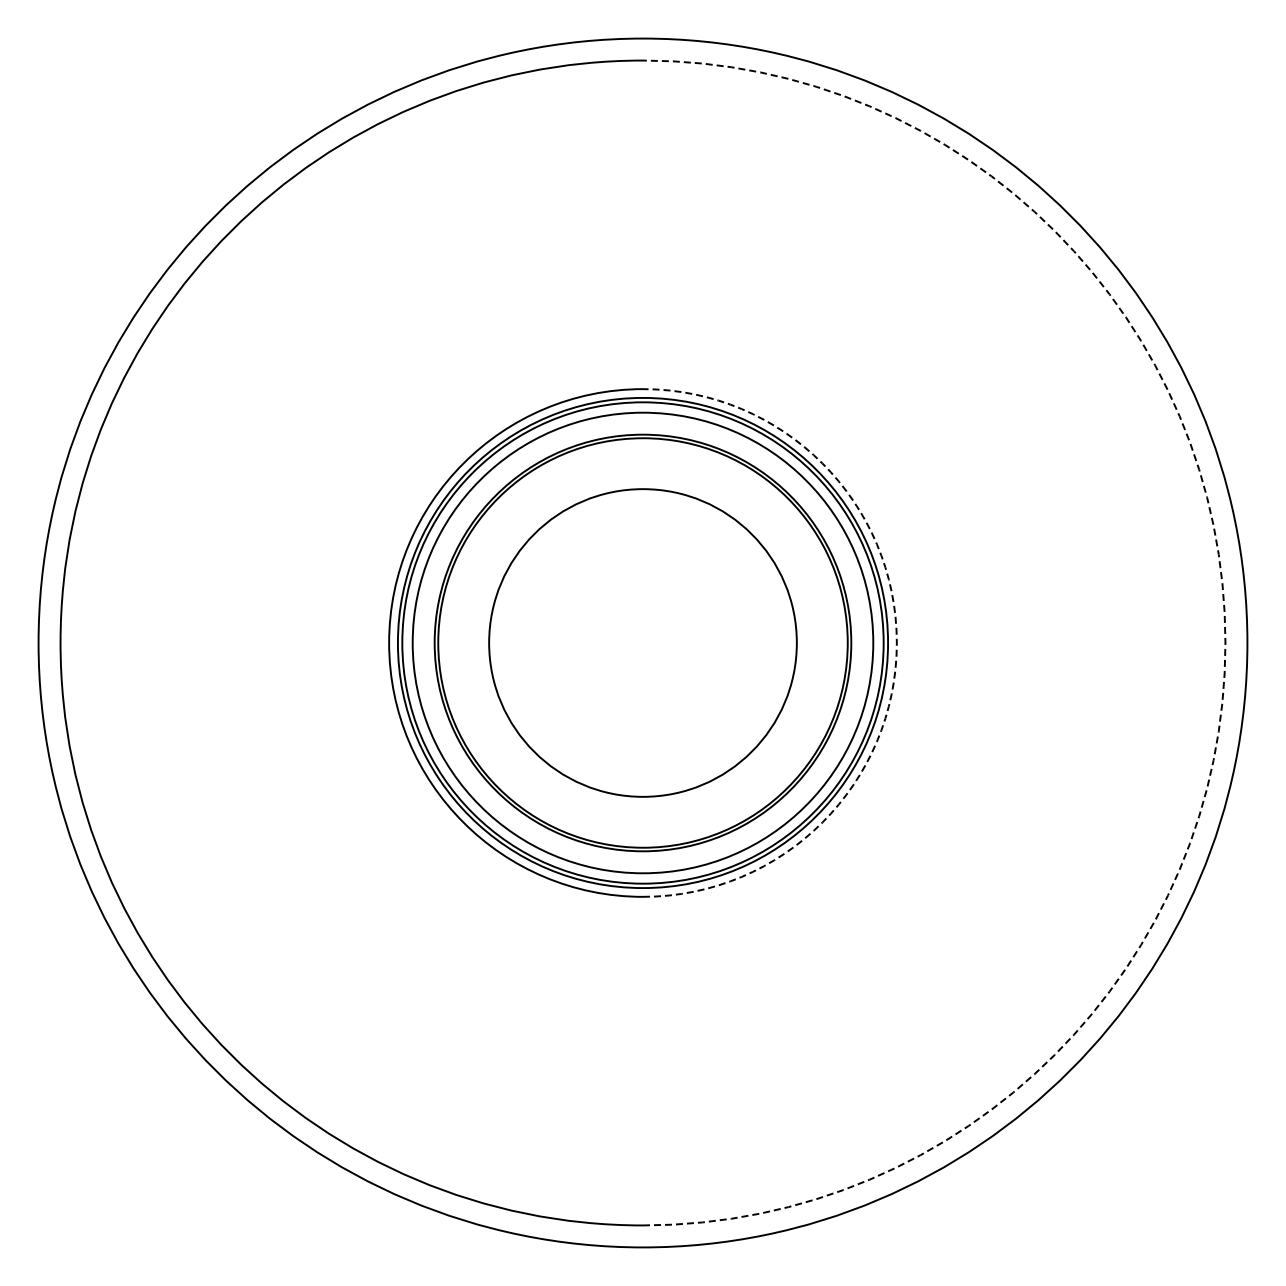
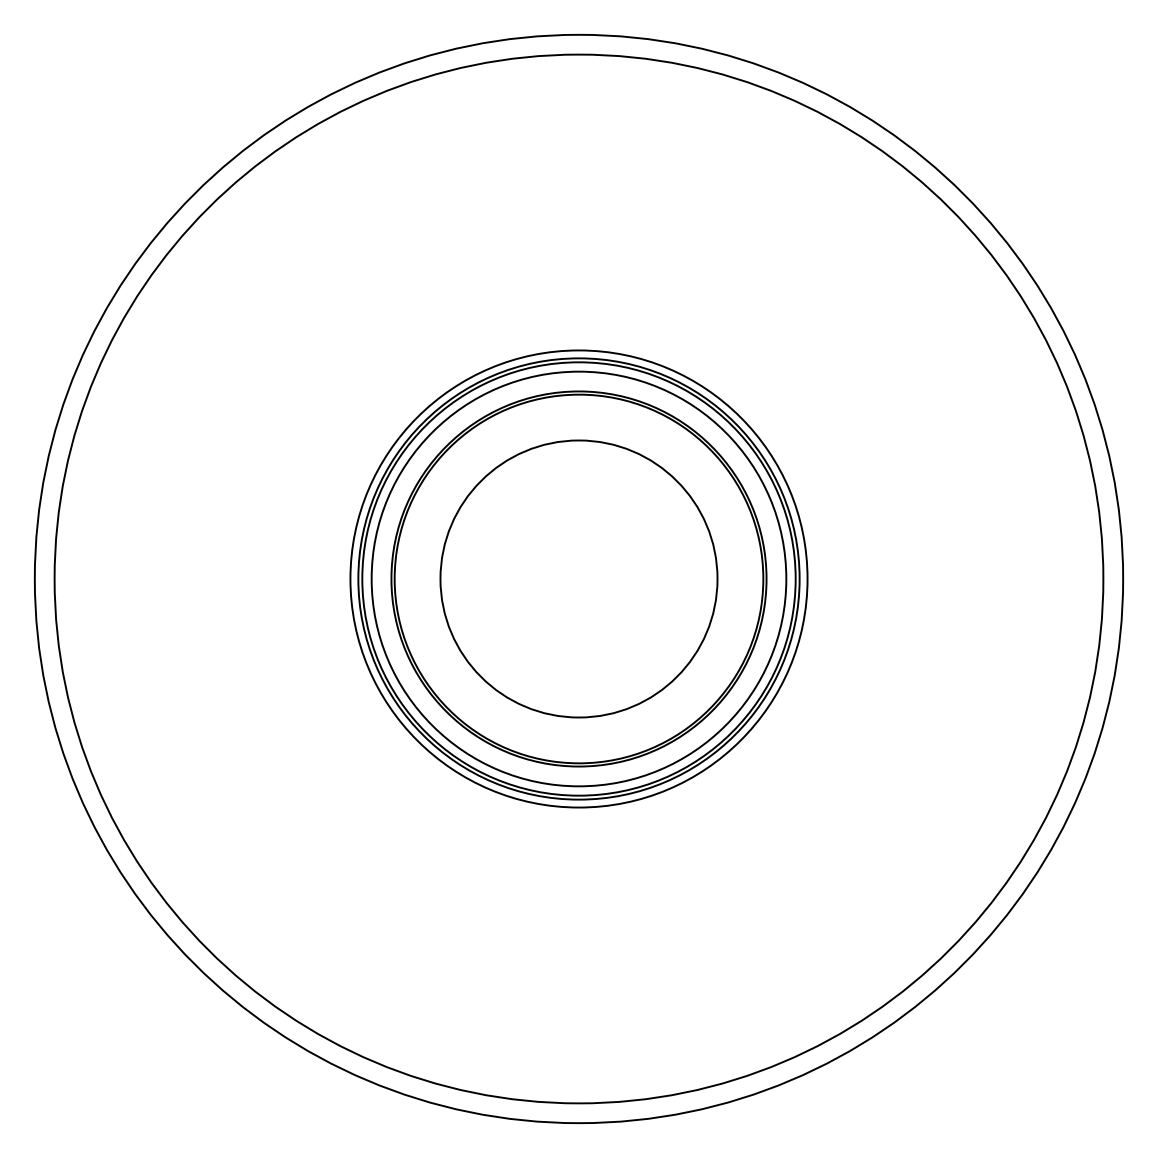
arc: (896, 643) -> (807, 579), dashed -> solid
arc: (1225, 643) -> (1103, 579), dashed -> solid

